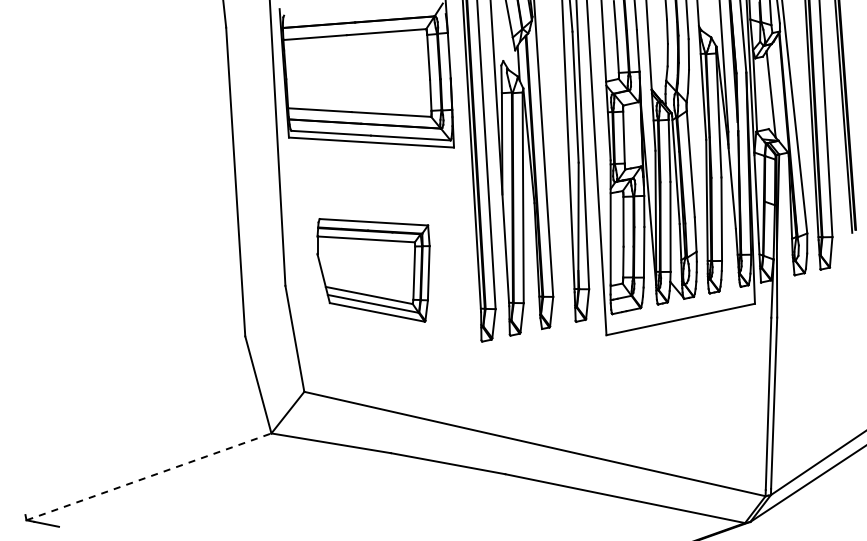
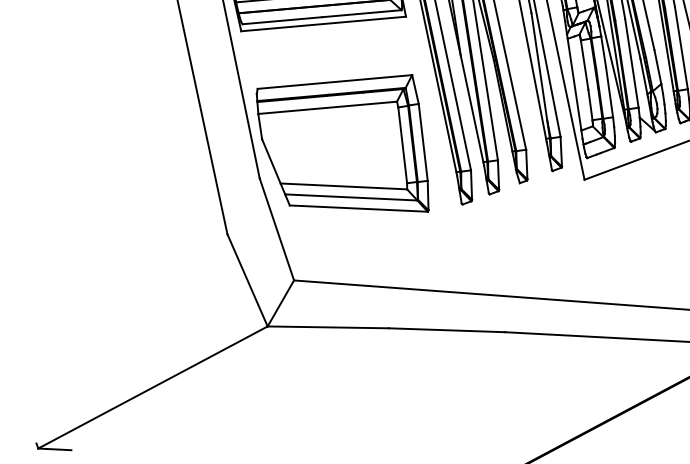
part: (373, 270) -> (344, 150), size x1.43
line: (148, 476) -> (152, 387), dashed -> solid

